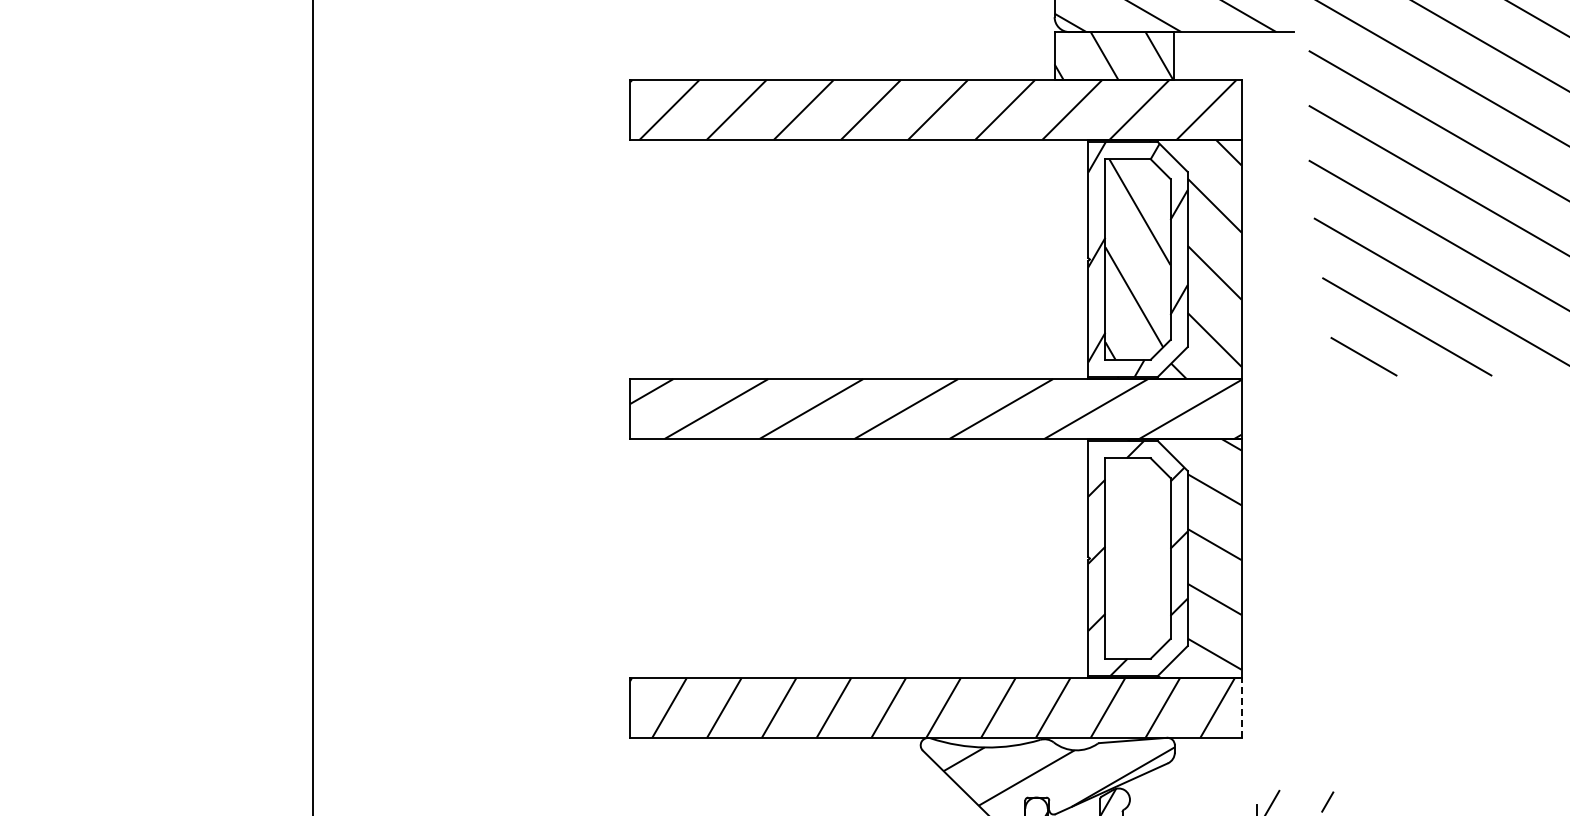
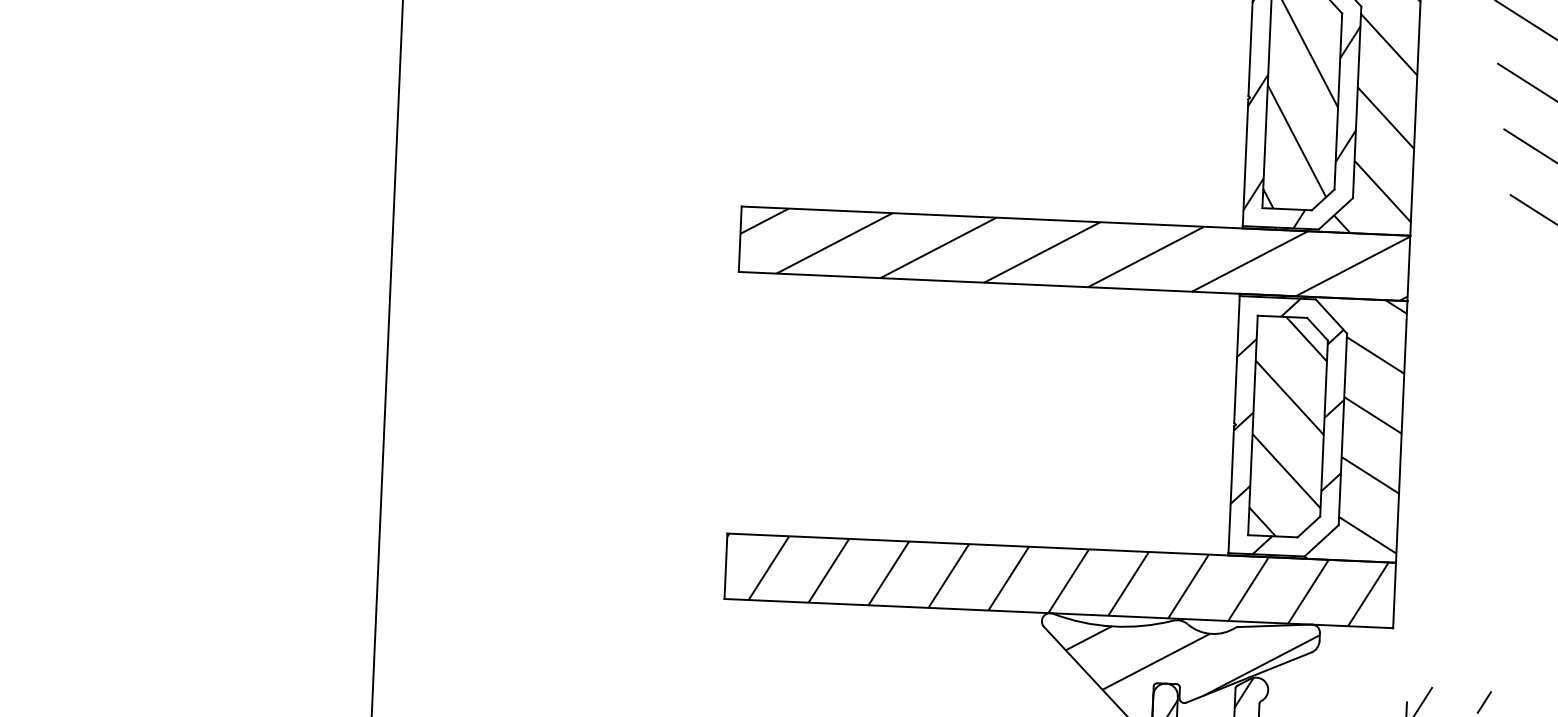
hatch: (1137, 558) -> (1287, 426), added
line: (1241, 708) -> (1394, 596), dashed -> solid

